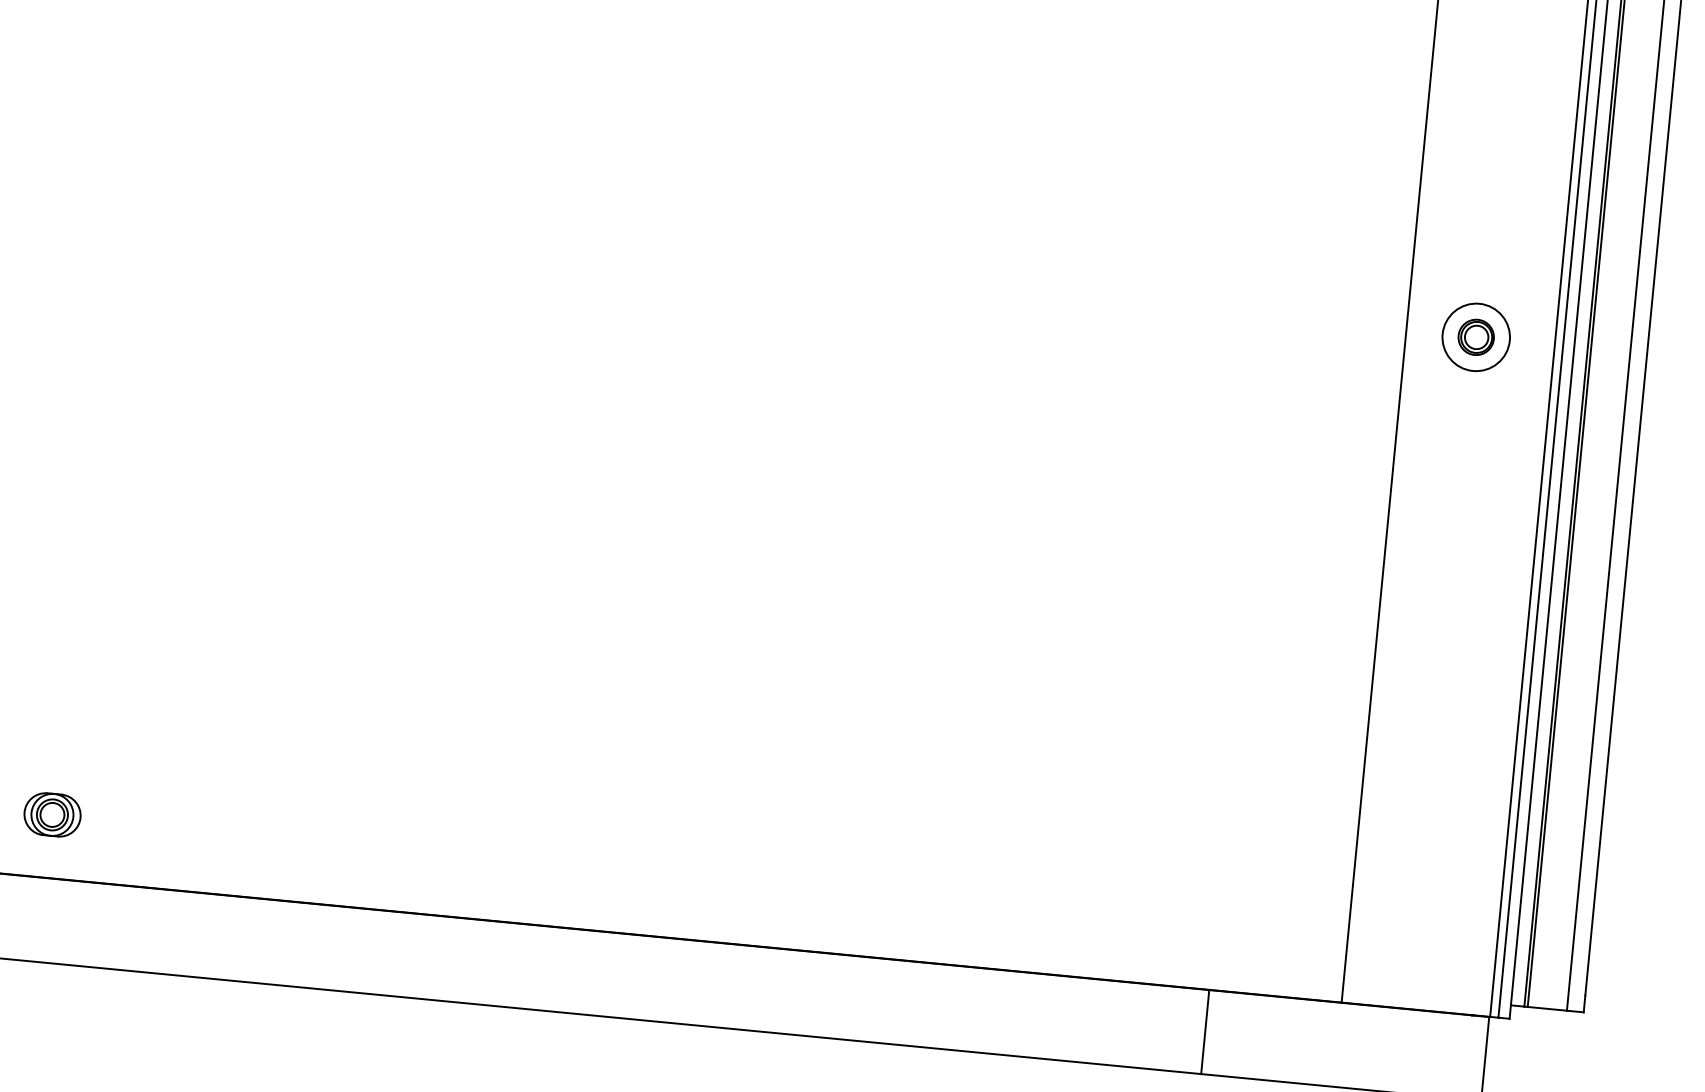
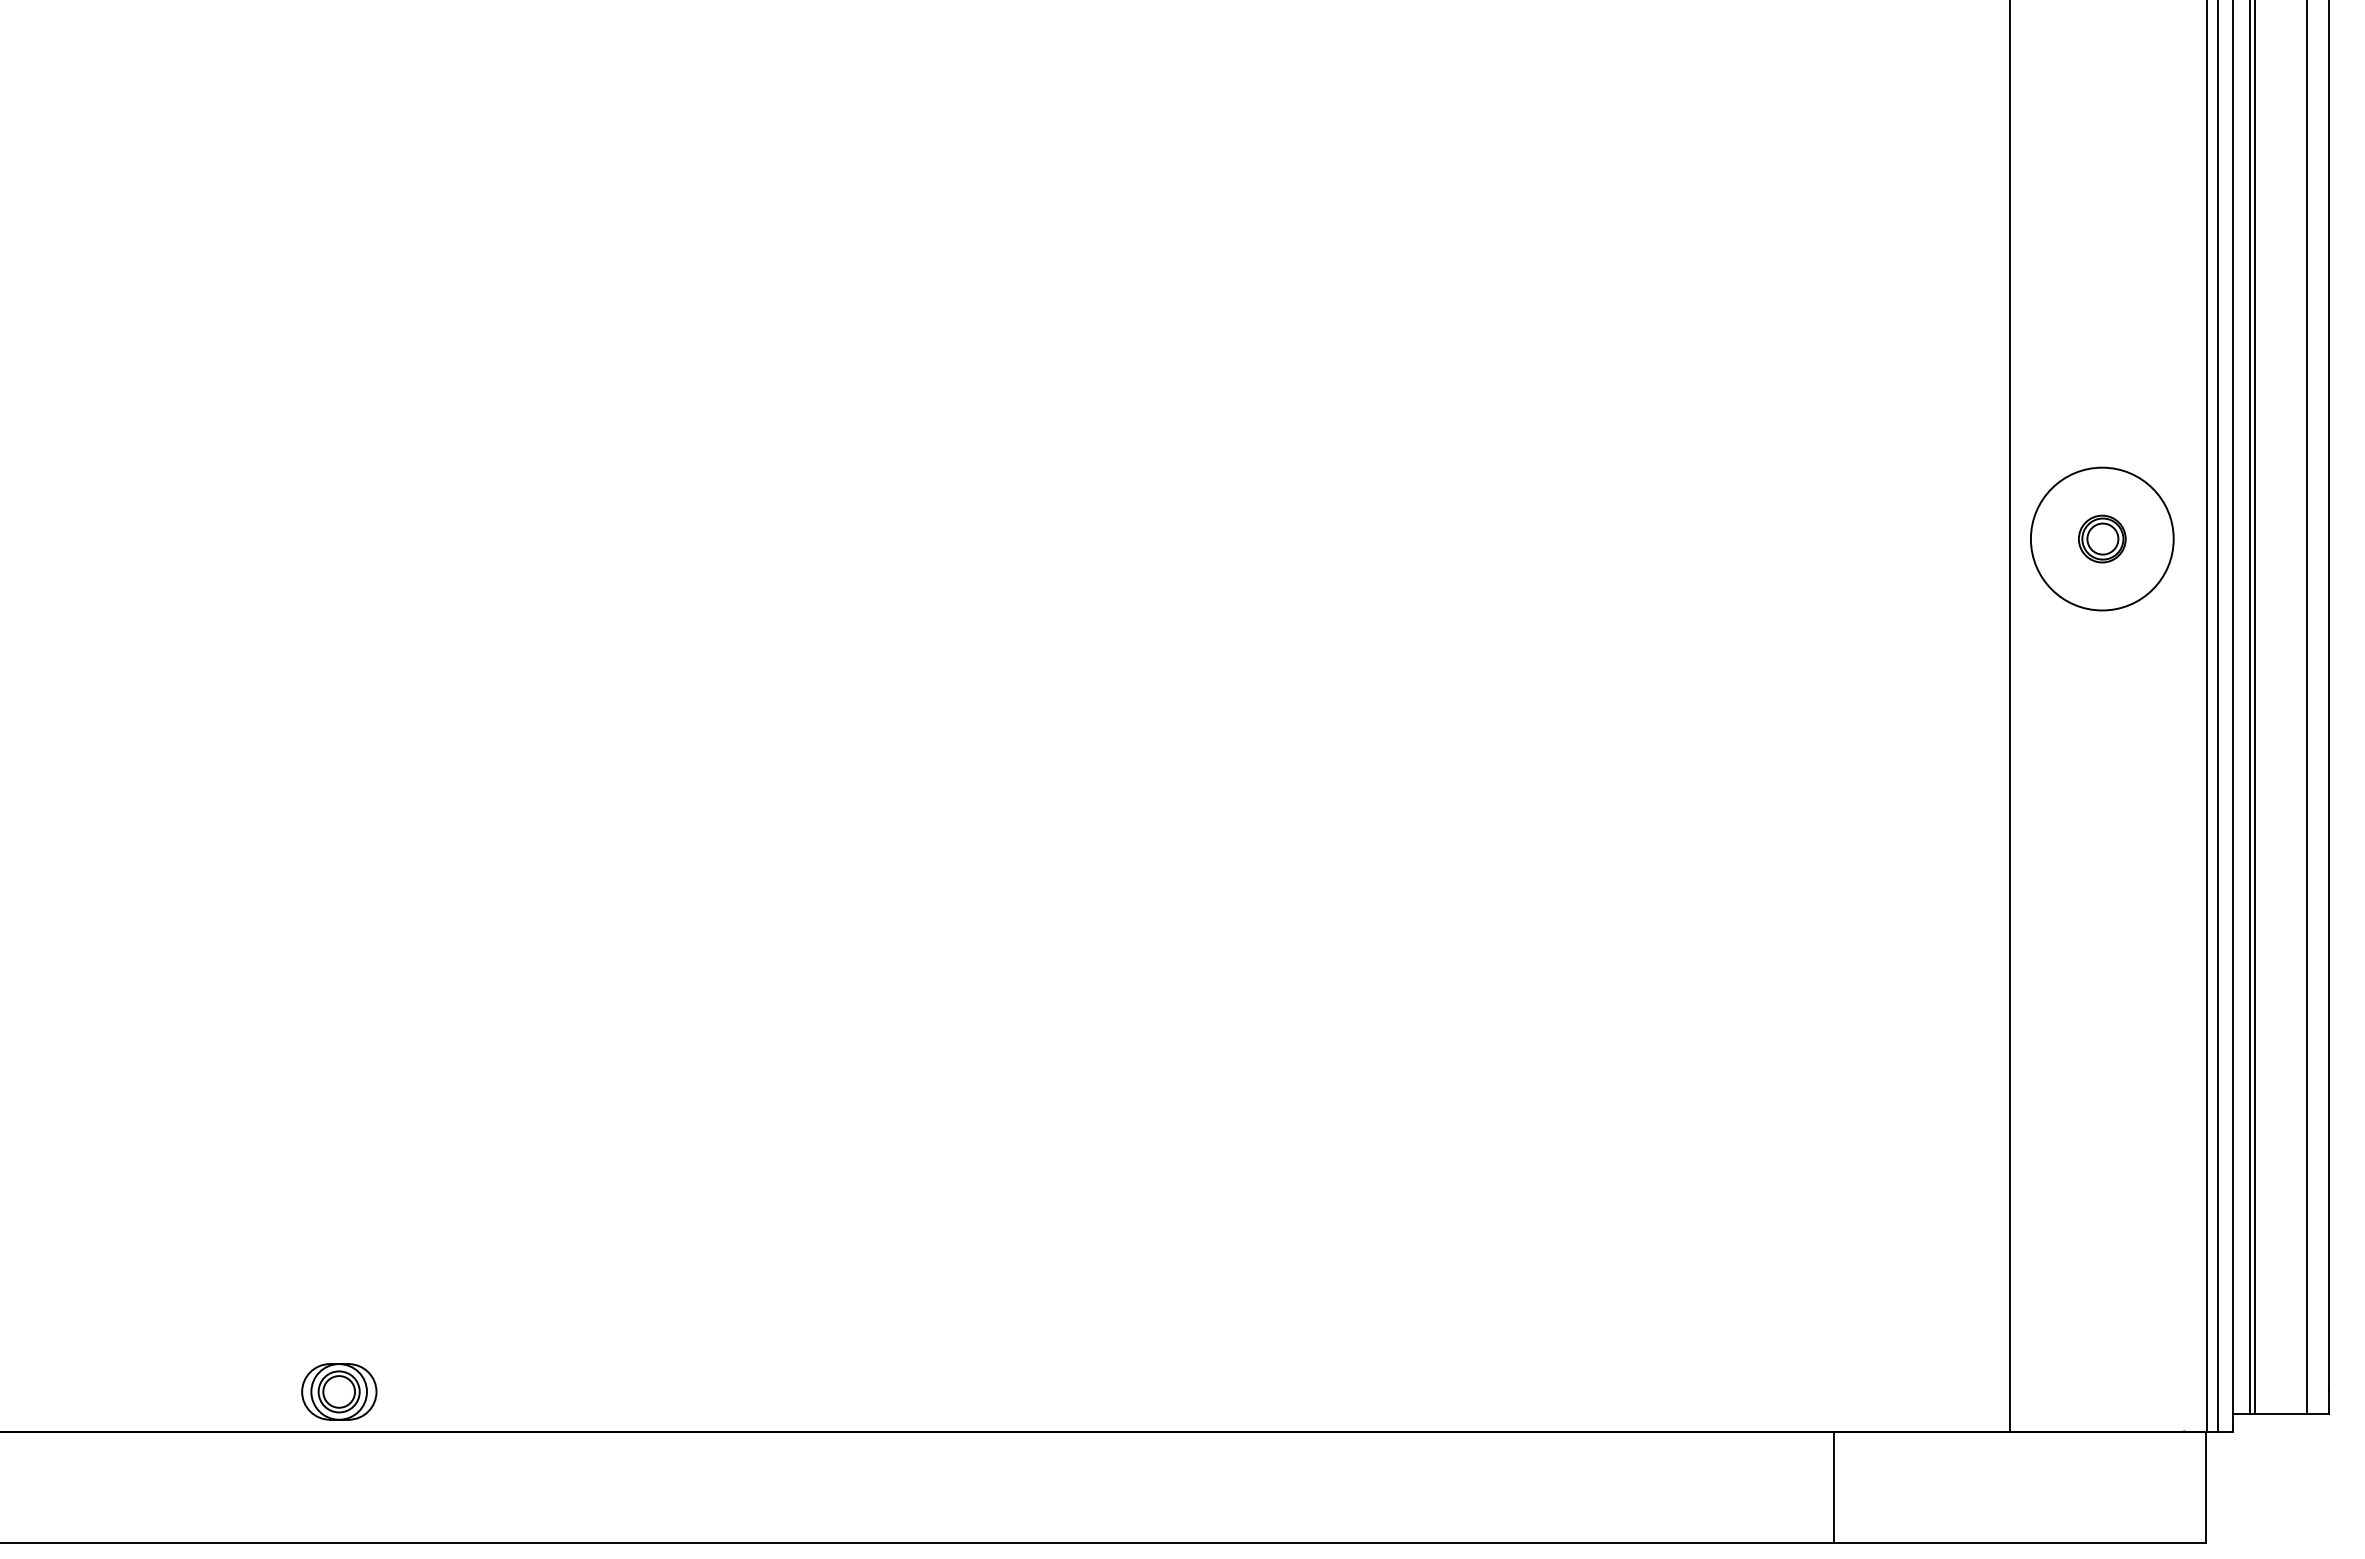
circle: (1475, 336) -> (2101, 538), size x1.6
part: (52, 814) -> (339, 1391), moved

